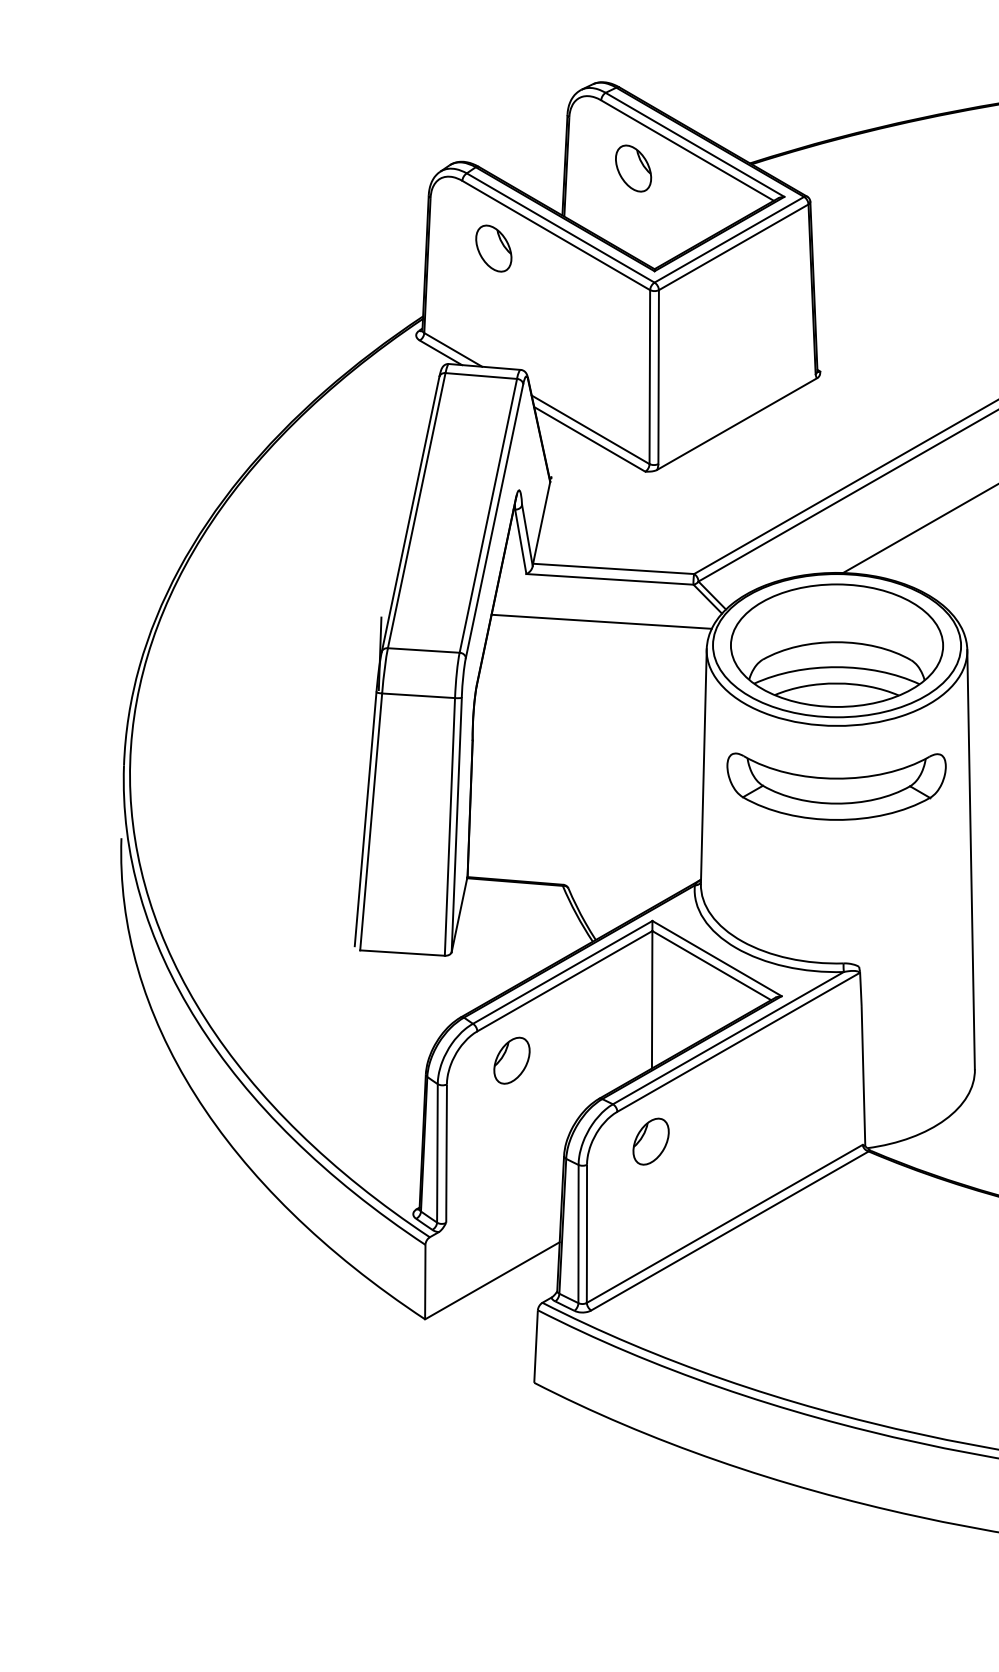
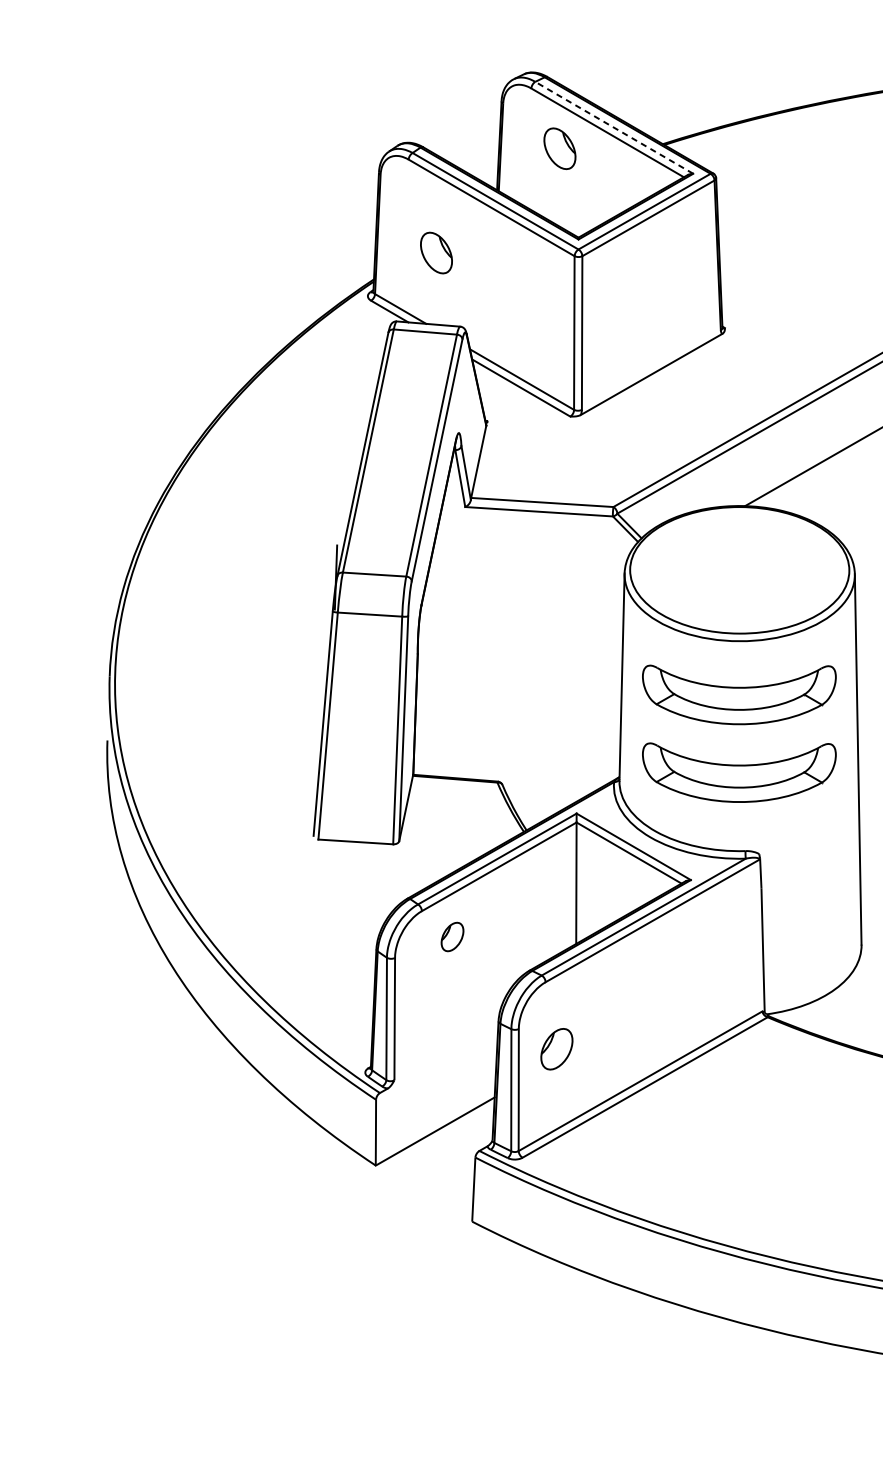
line: (694, 144) -> (613, 127), solid -> dashed
part: (493, 248) -> (436, 252), moved
line: (601, 621) -> (531, 548), removed
part: (836, 645) -> (739, 570), removed
part: (836, 874) -> (739, 772), added
part: (511, 1060) -> (452, 936), size x0.7
part: (650, 1141) -> (556, 1049), moved

